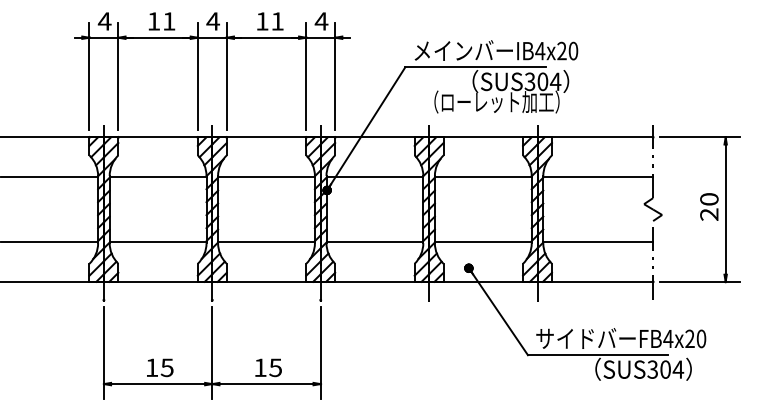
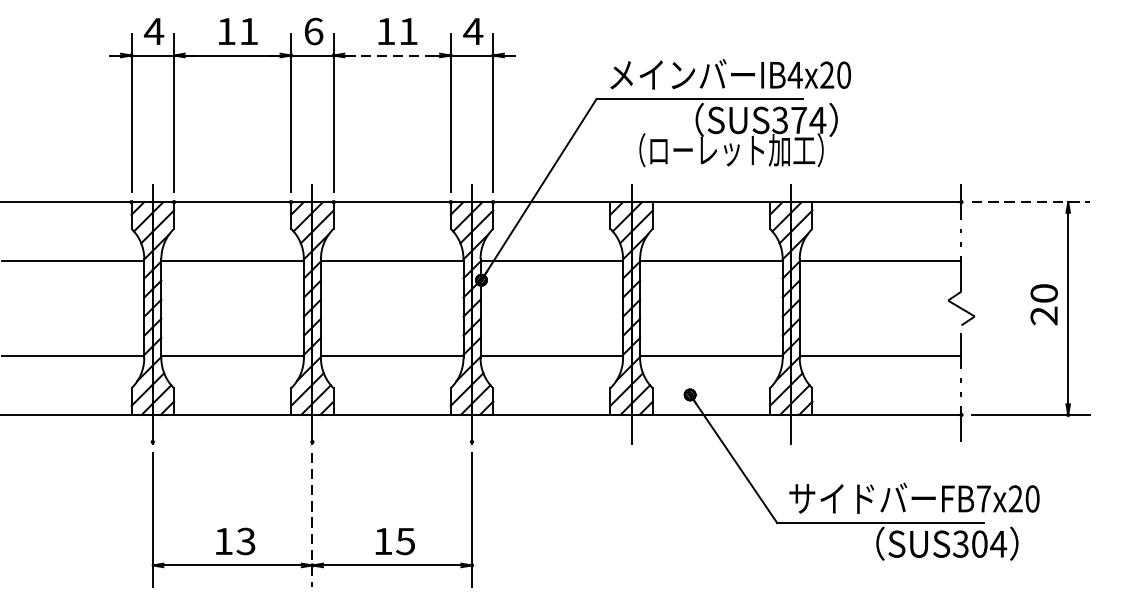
text: (212, 21) -> (312, 31), 4 -> 6
line: (266, 37) -> (392, 55), solid -> dashed
text: (542, 81) -> (798, 119), SUS304 -> SUS374
line: (700, 137) -> (1031, 202), solid -> dashed
text: (668, 338) -> (984, 498), FB4x20 -> FB7x20
line: (212, 353) -> (312, 520), solid -> dashed
text: (167, 367) -> (246, 541), 15 -> 13

